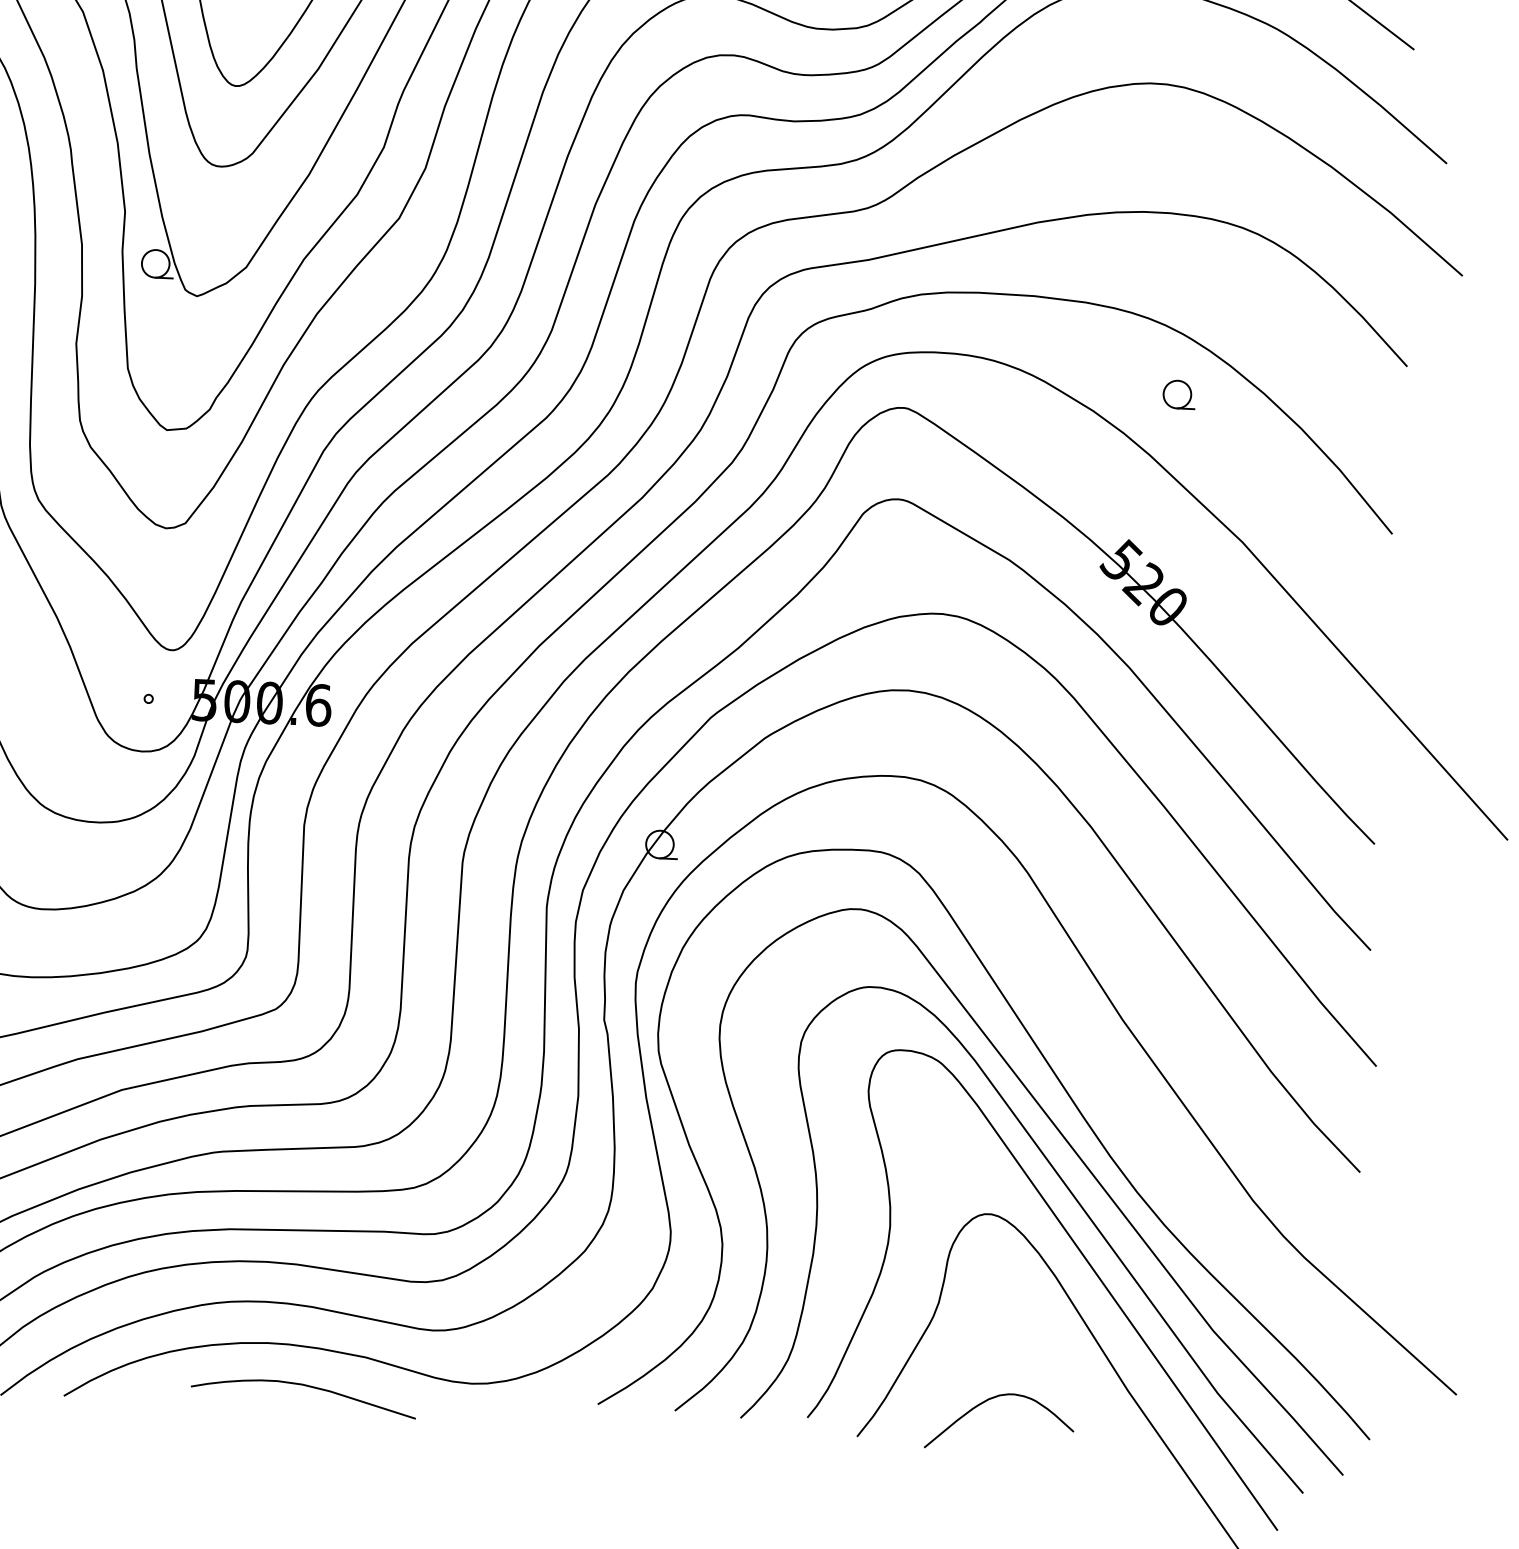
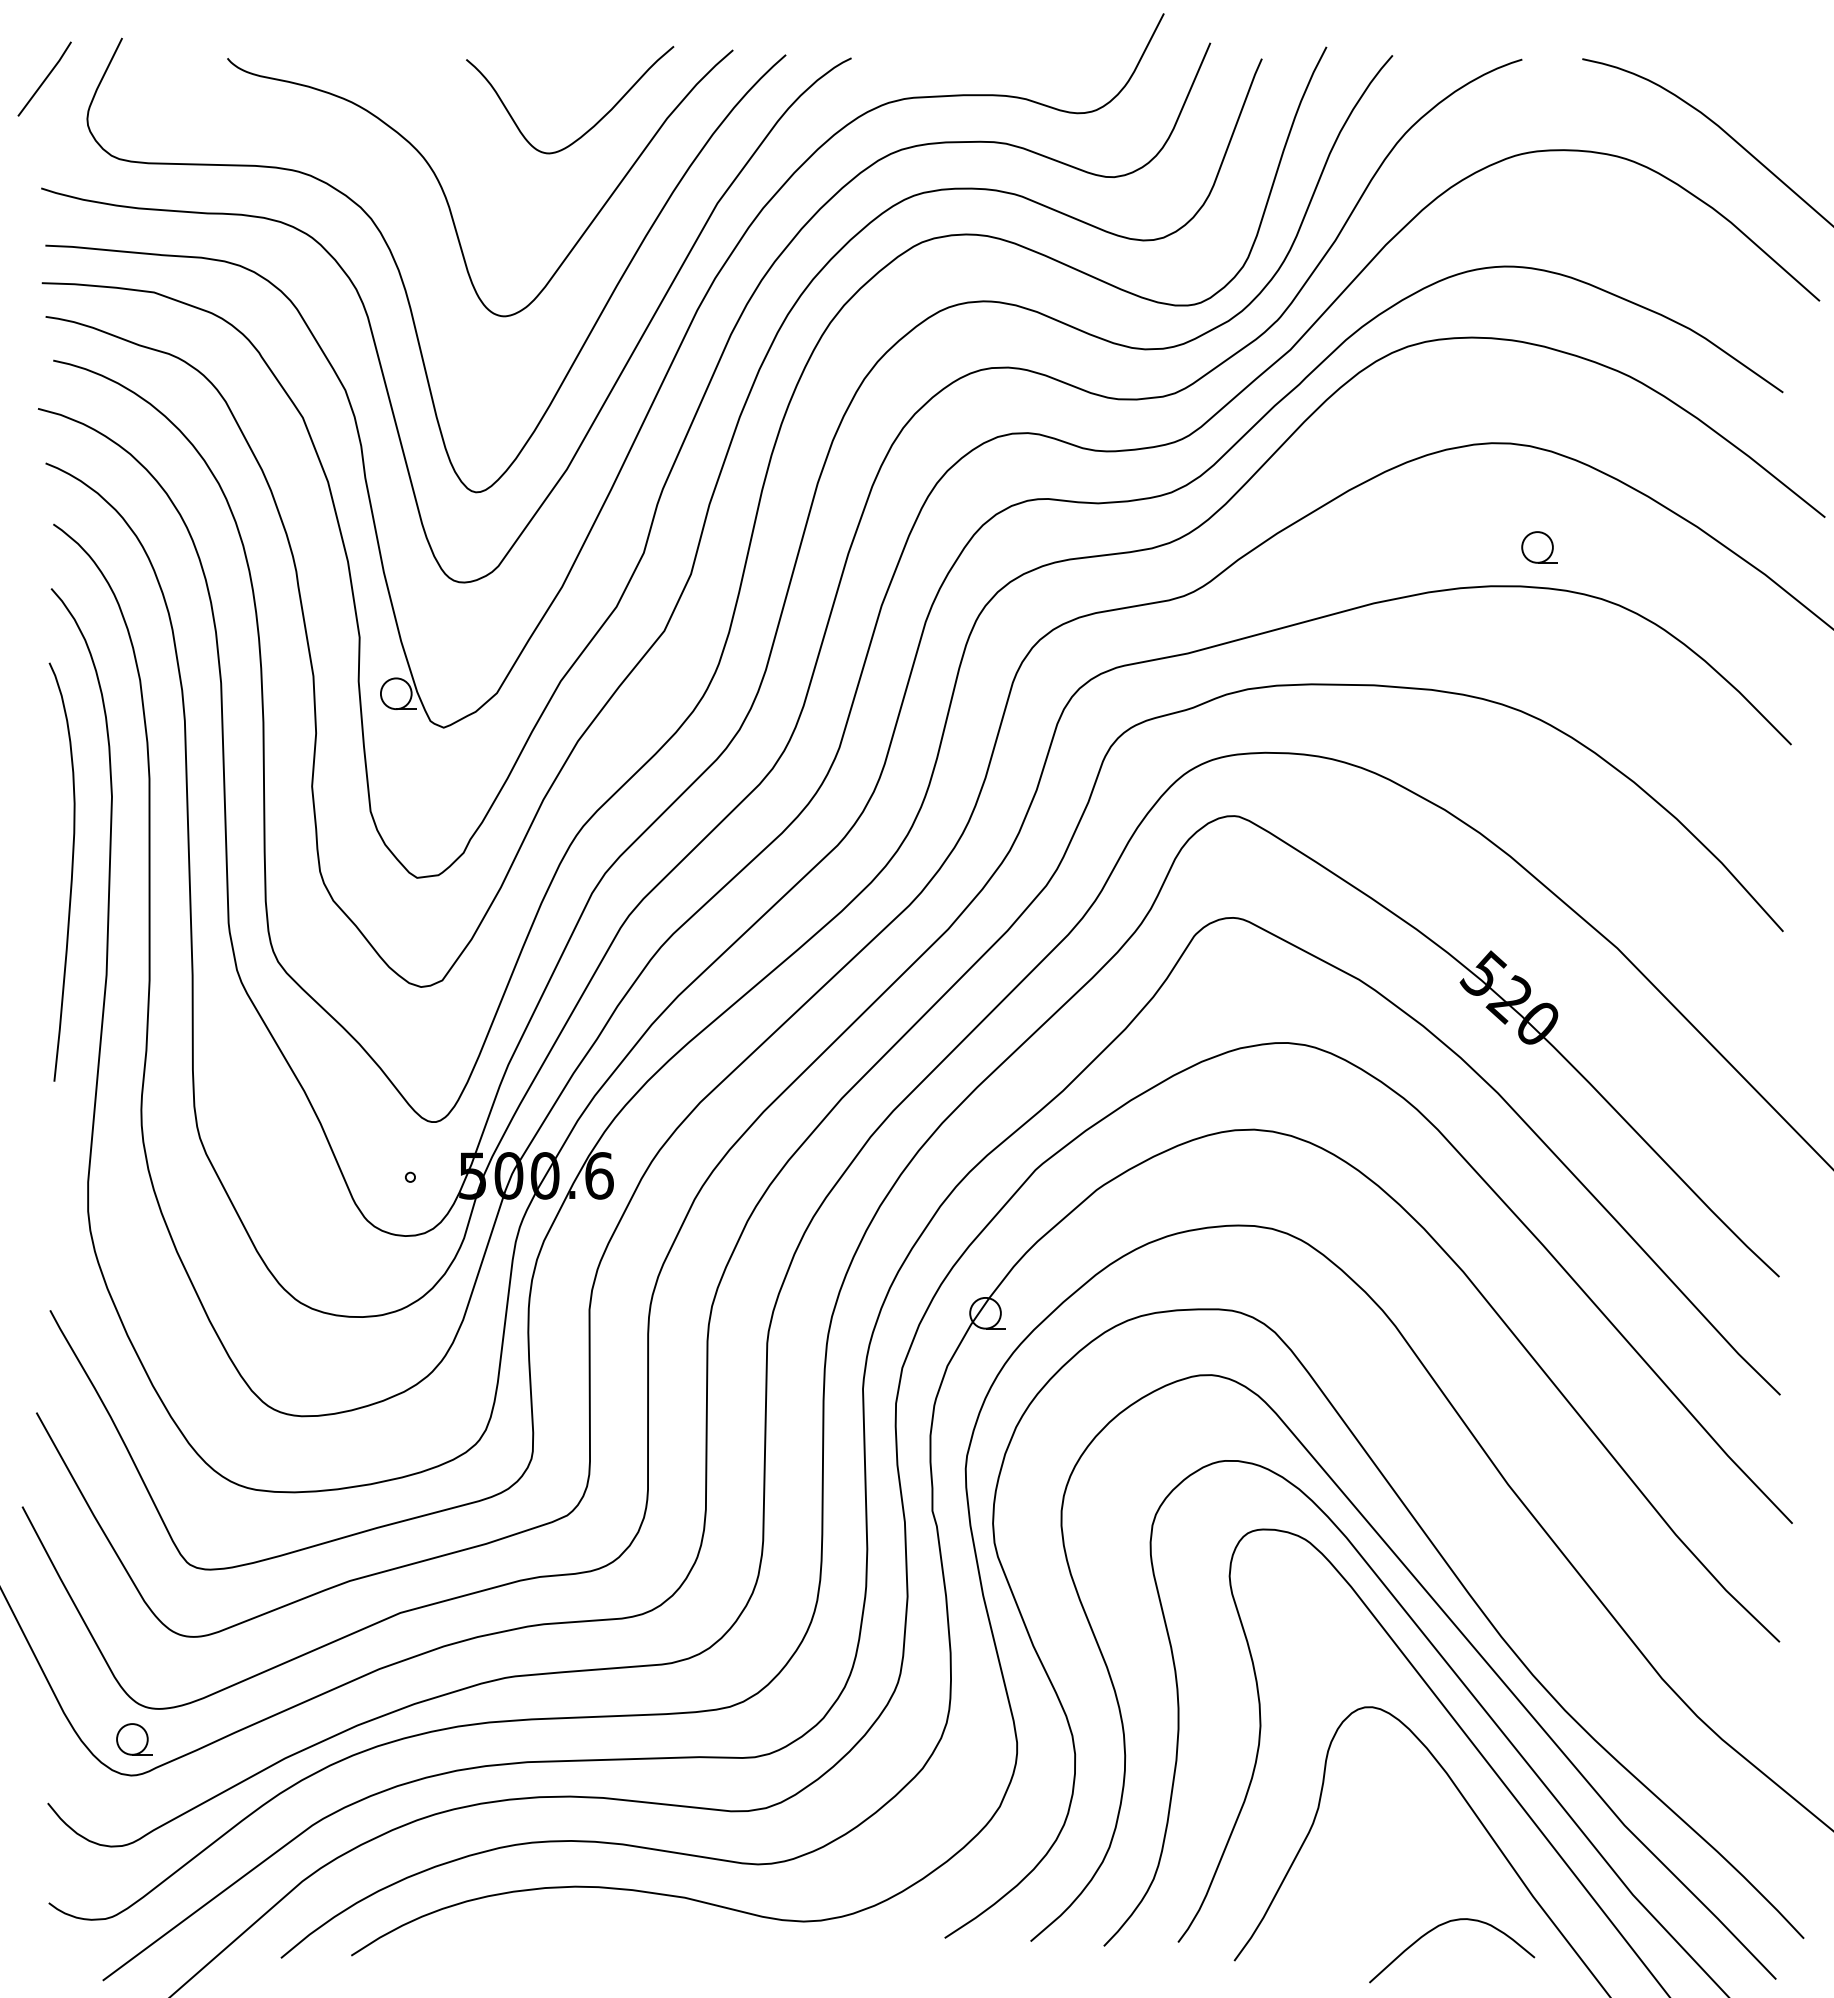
part: (1179, 394) -> (1539, 547), moved
curve: (307, 1387) -> (621, 1933), removed
curve: (992, 1399) -> (1442, 1925), moved

